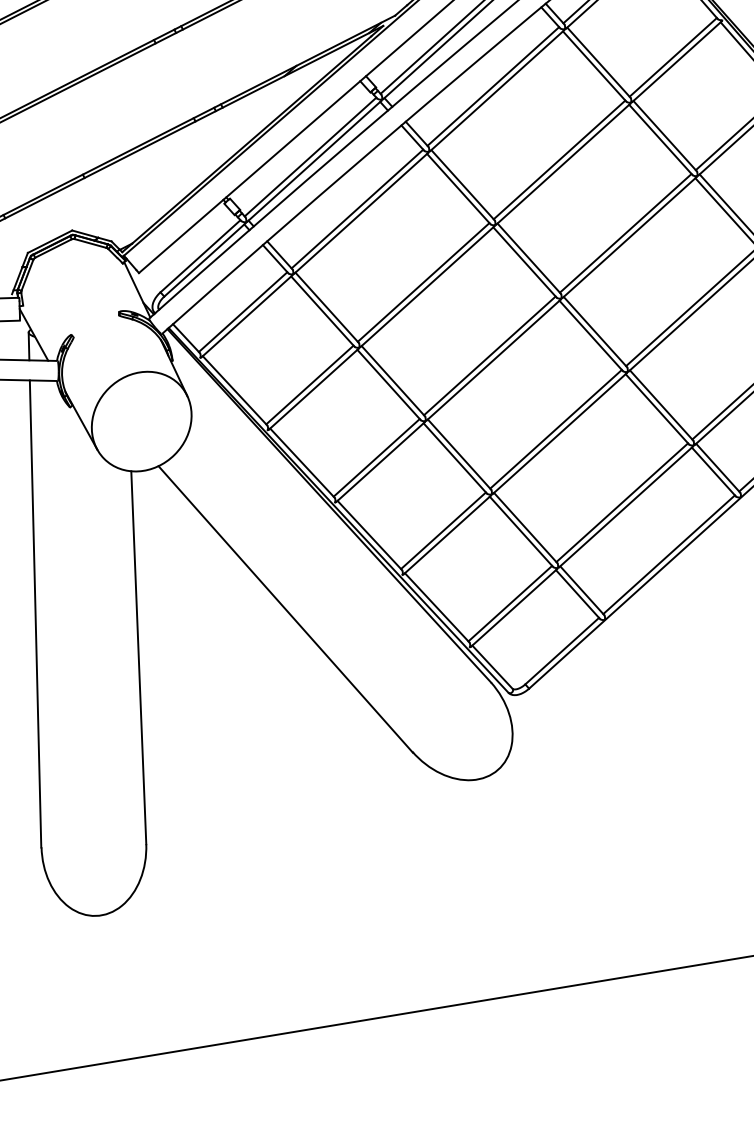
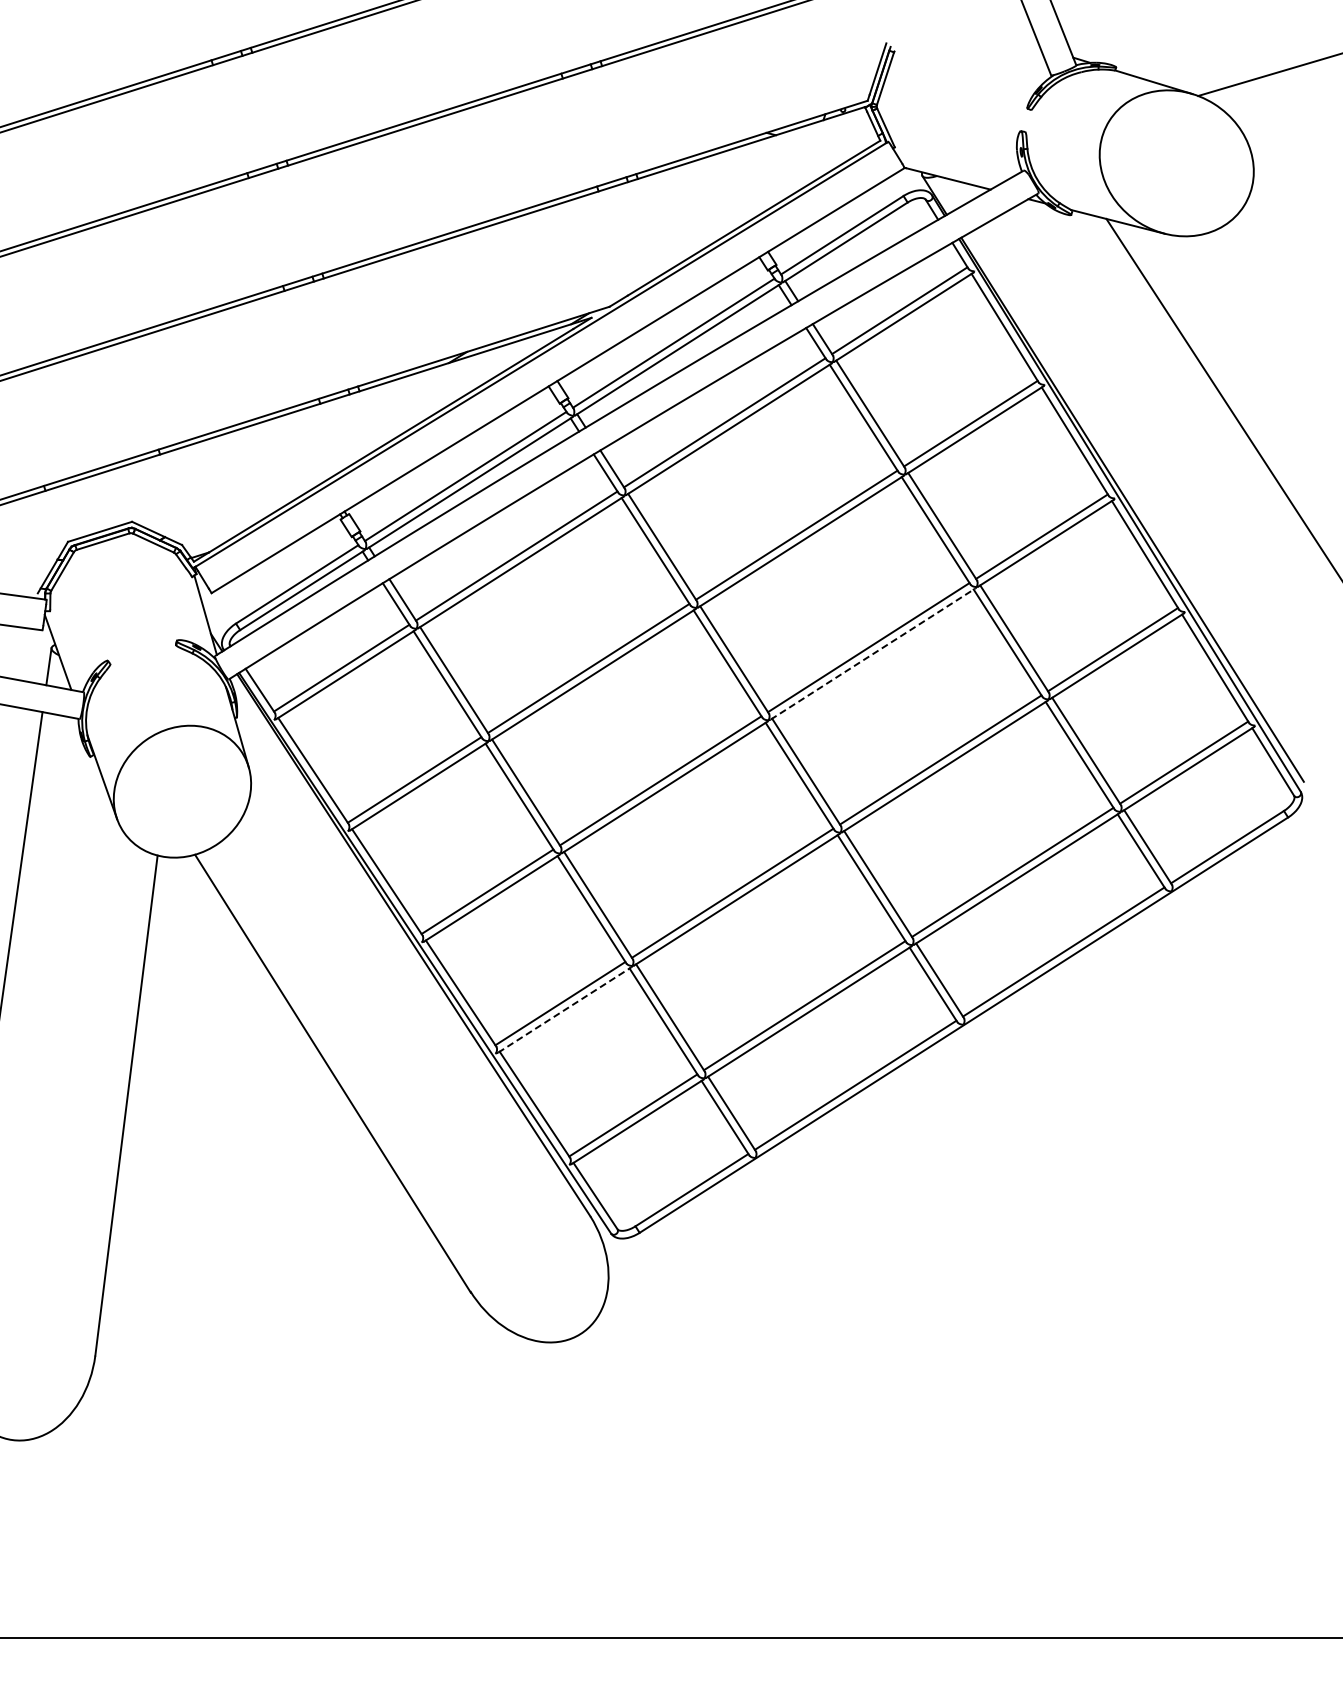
line: (629, 237) -> (873, 653), solid -> dashed
line: (447, 535) -> (564, 1010), solid -> dashed

